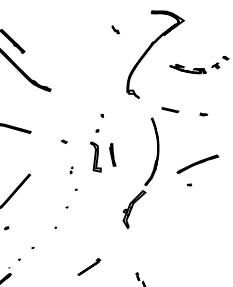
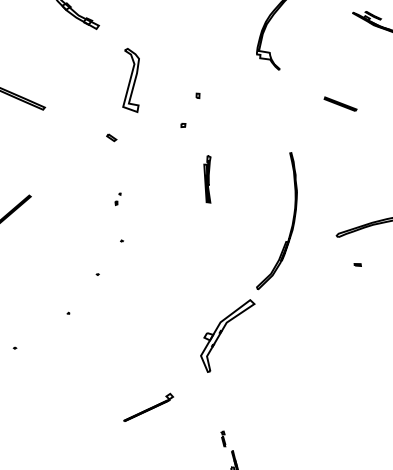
part: (95, 156) -> (131, 78), moved
part: (148, 178) -> (265, 275), moved
part: (89, 266) -> (149, 406), moved

